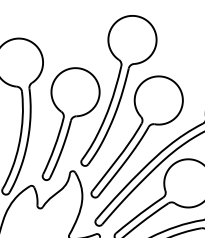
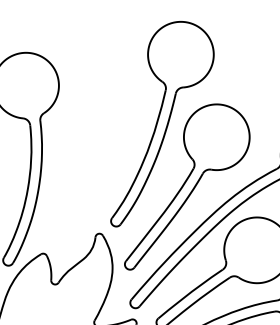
part: (70, 123) -> (96, 168), removed

